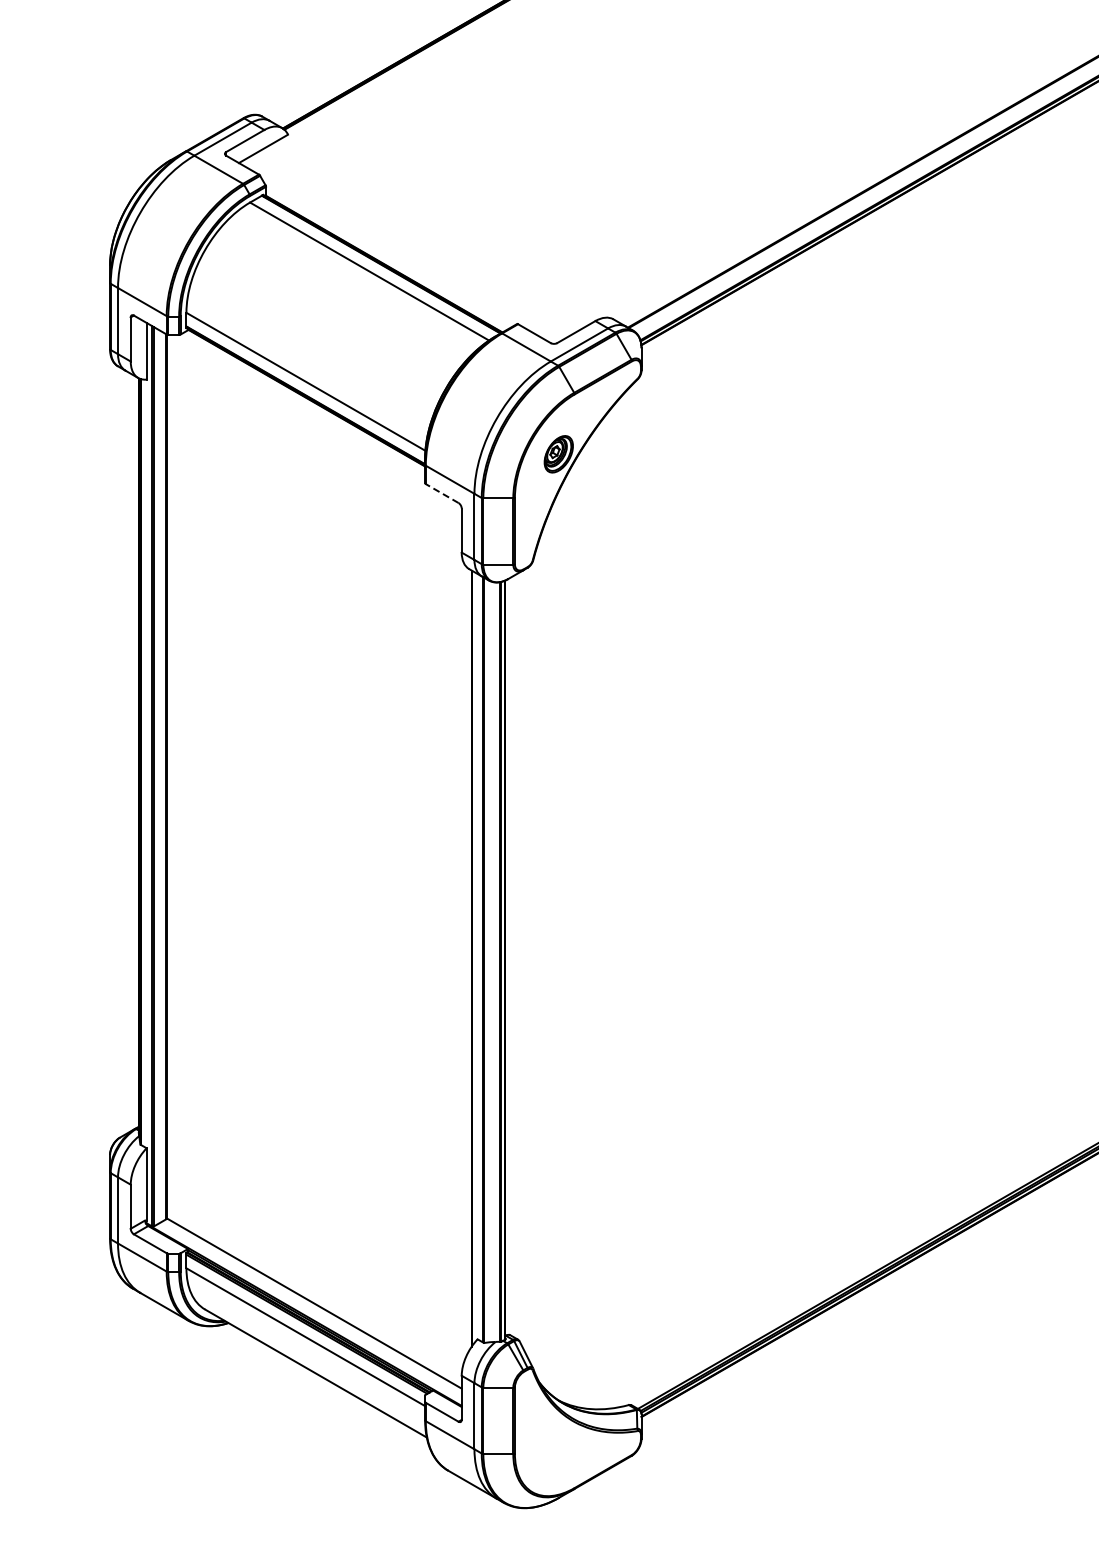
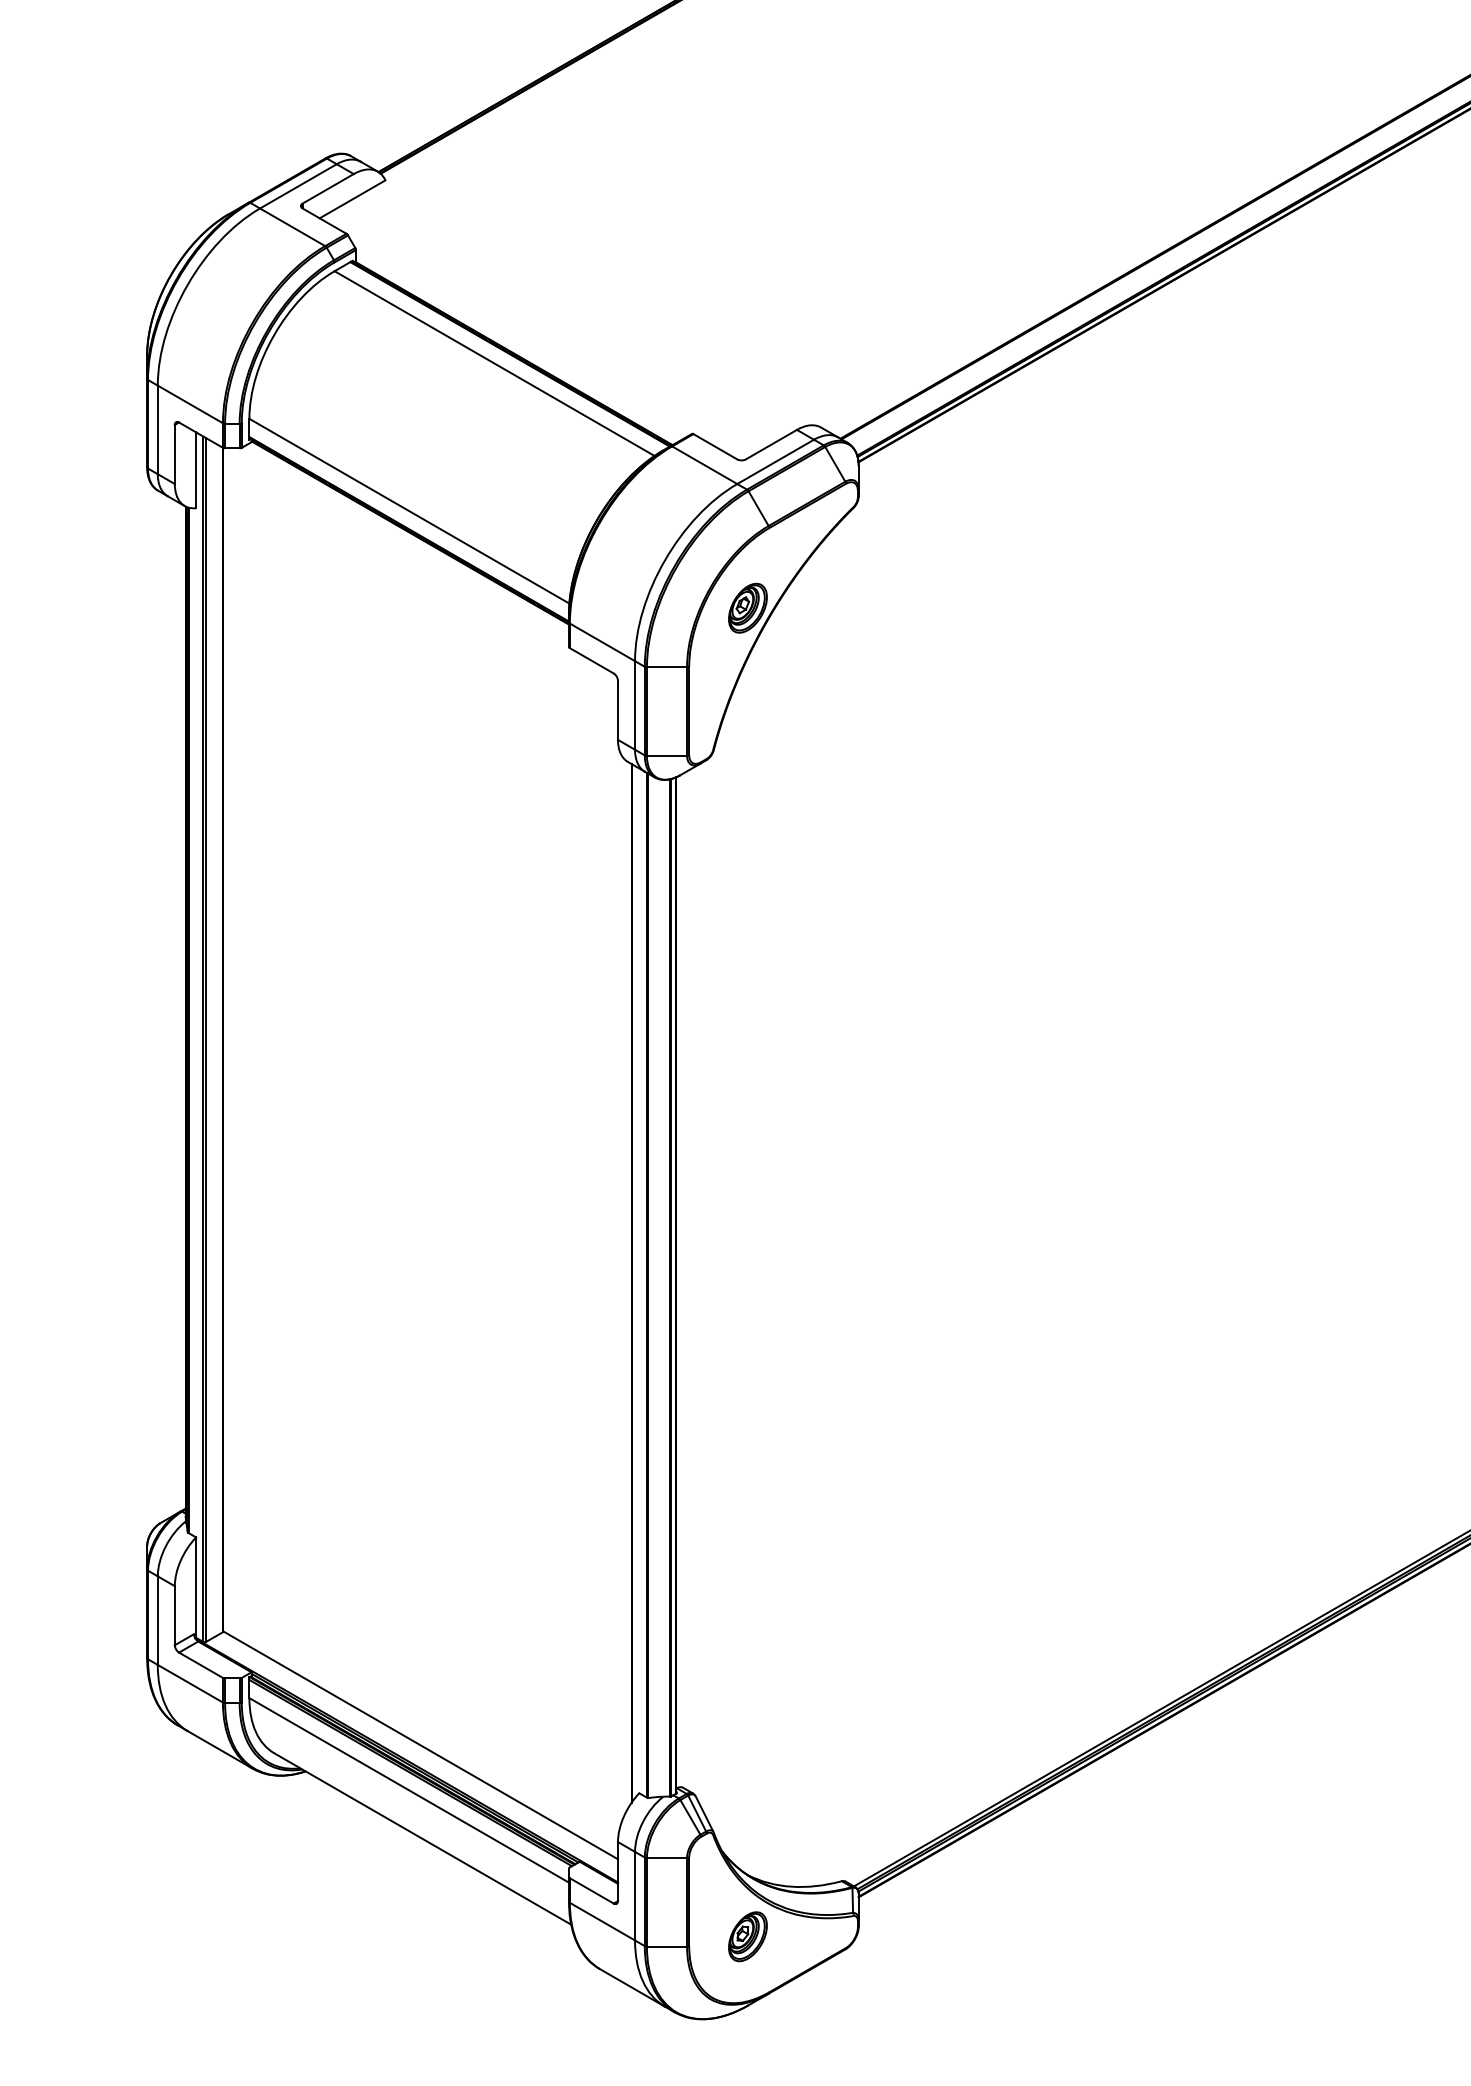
line: (442, 493) -> (592, 660), dashed -> solid
part: (558, 1446) -> (747, 1936), added

